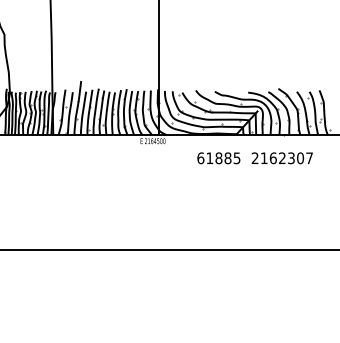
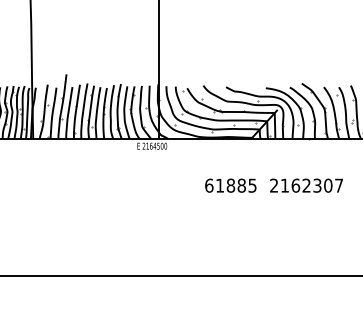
text: (254, 158) -> (273, 185), moved

